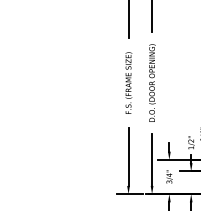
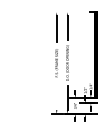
line: (128, 156) -> (56, 96), removed

